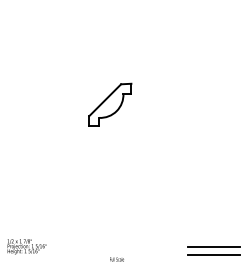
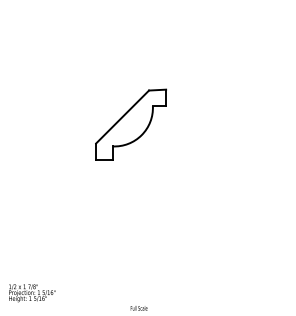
part: (110, 104) -> (131, 124), size x1.4
line: (213, 246) -> (253, 292), removed
line: (213, 254) -> (253, 302), removed

